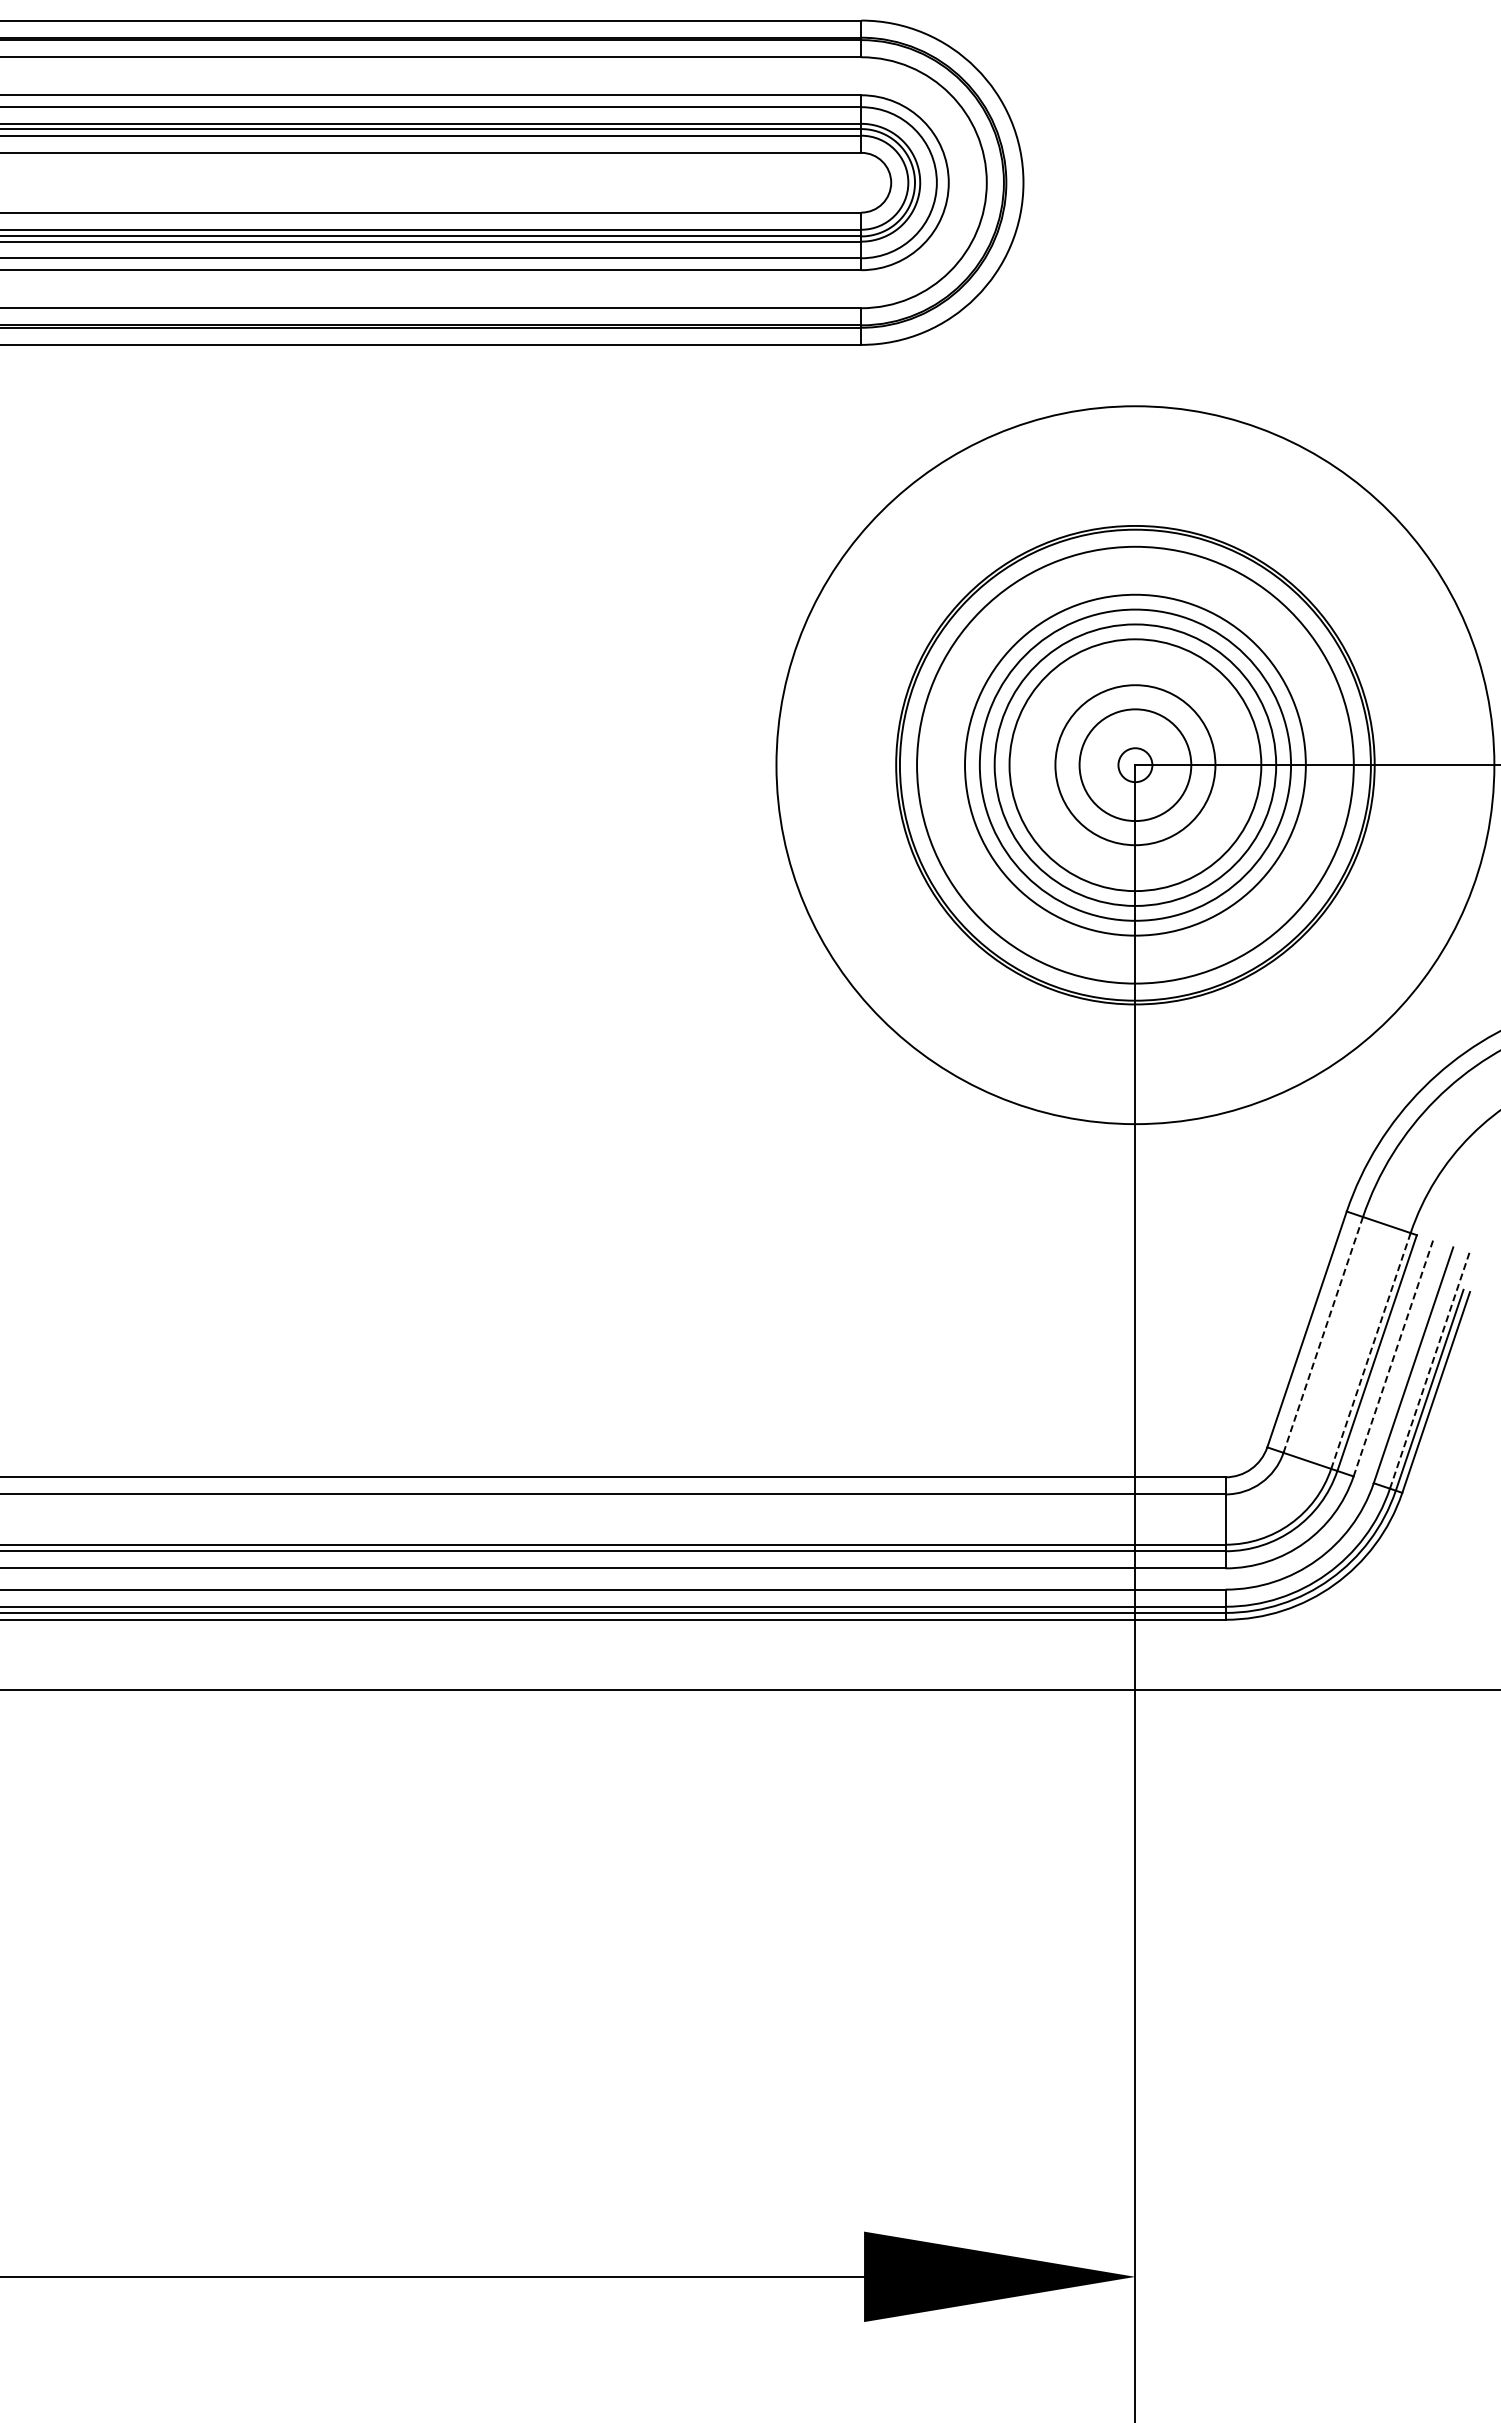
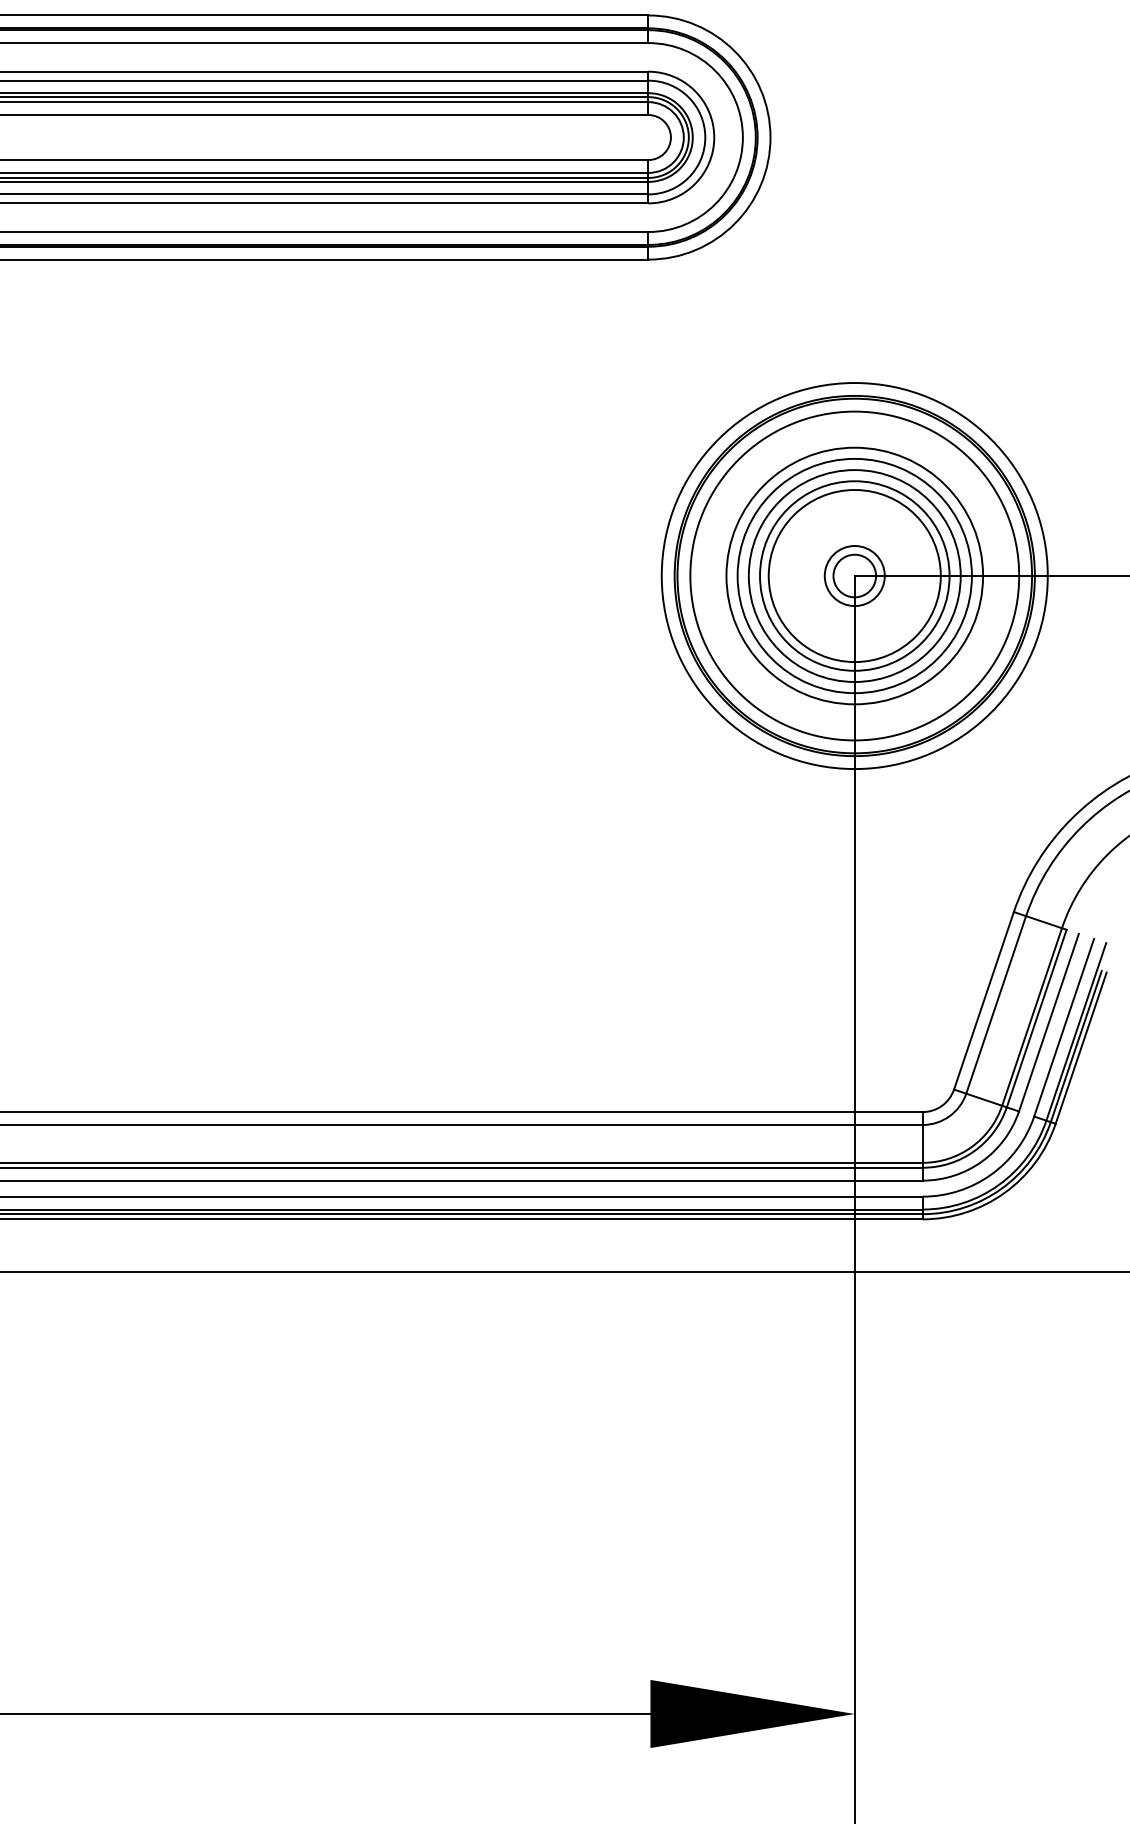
circle: (1135, 764) -> (854, 575), size x0.71
circle: (1135, 764) -> (854, 575), size x1.43
circle: (1135, 764) -> (854, 575), size x1.67
circle: (1135, 765) -> (854, 576), size x0.71
line: (1323, 1334) -> (996, 1004), dashed -> solid
line: (1370, 1351) -> (1031, 1017), dashed -> solid
line: (1393, 1359) -> (1049, 1023), dashed -> solid
line: (1429, 1371) -> (1076, 1032), dashed -> solid

